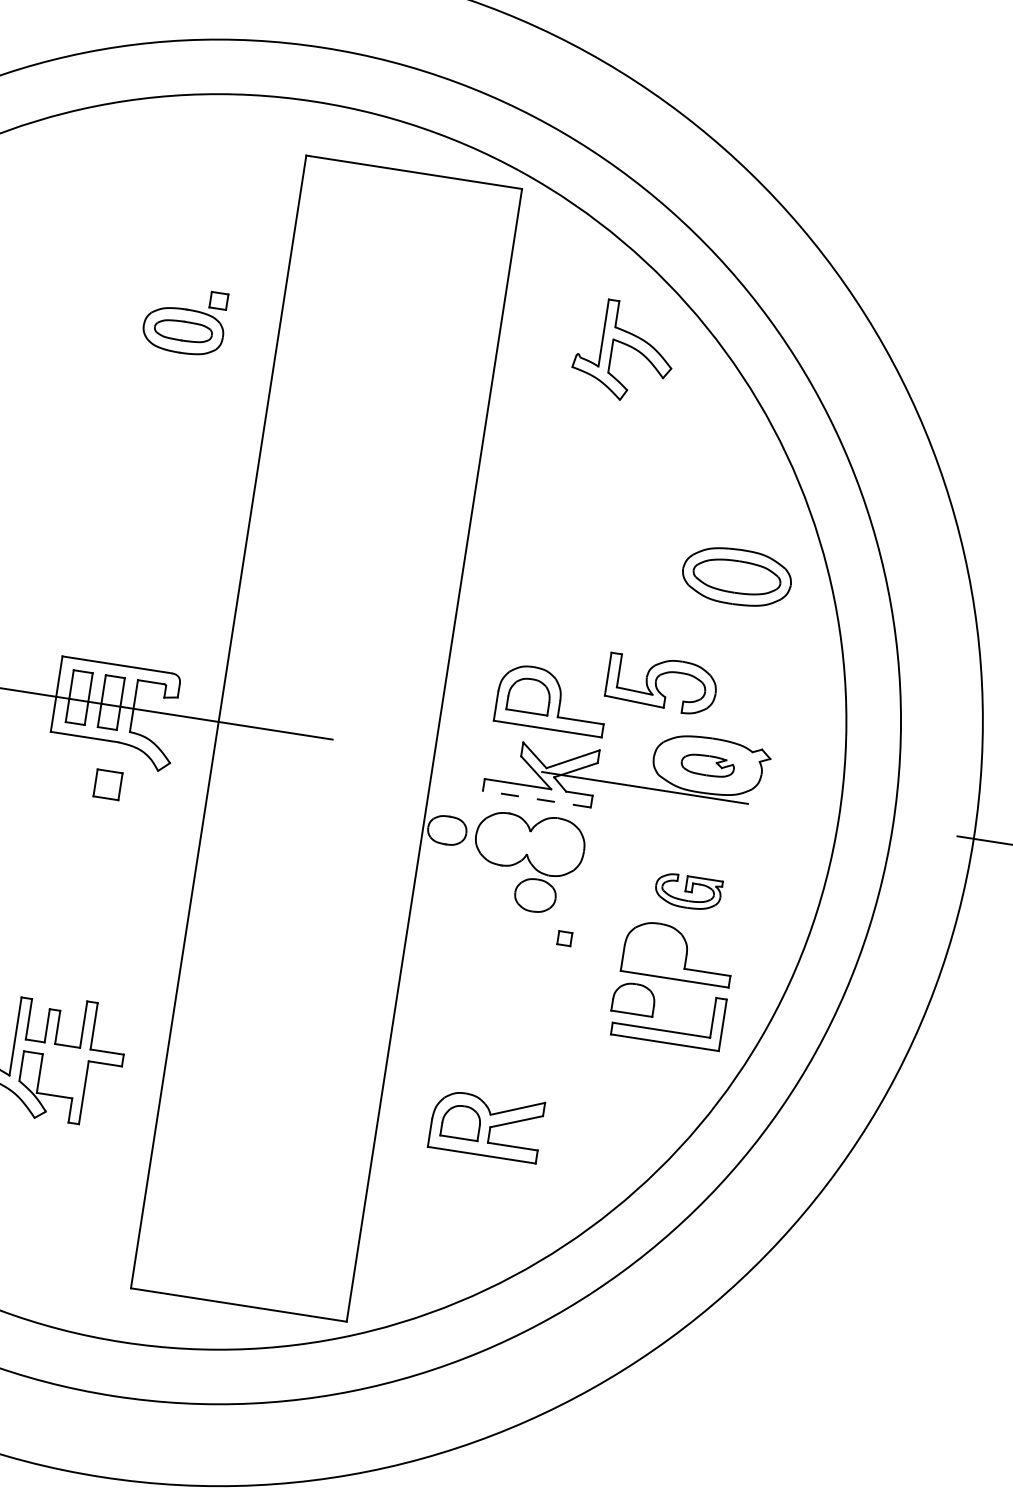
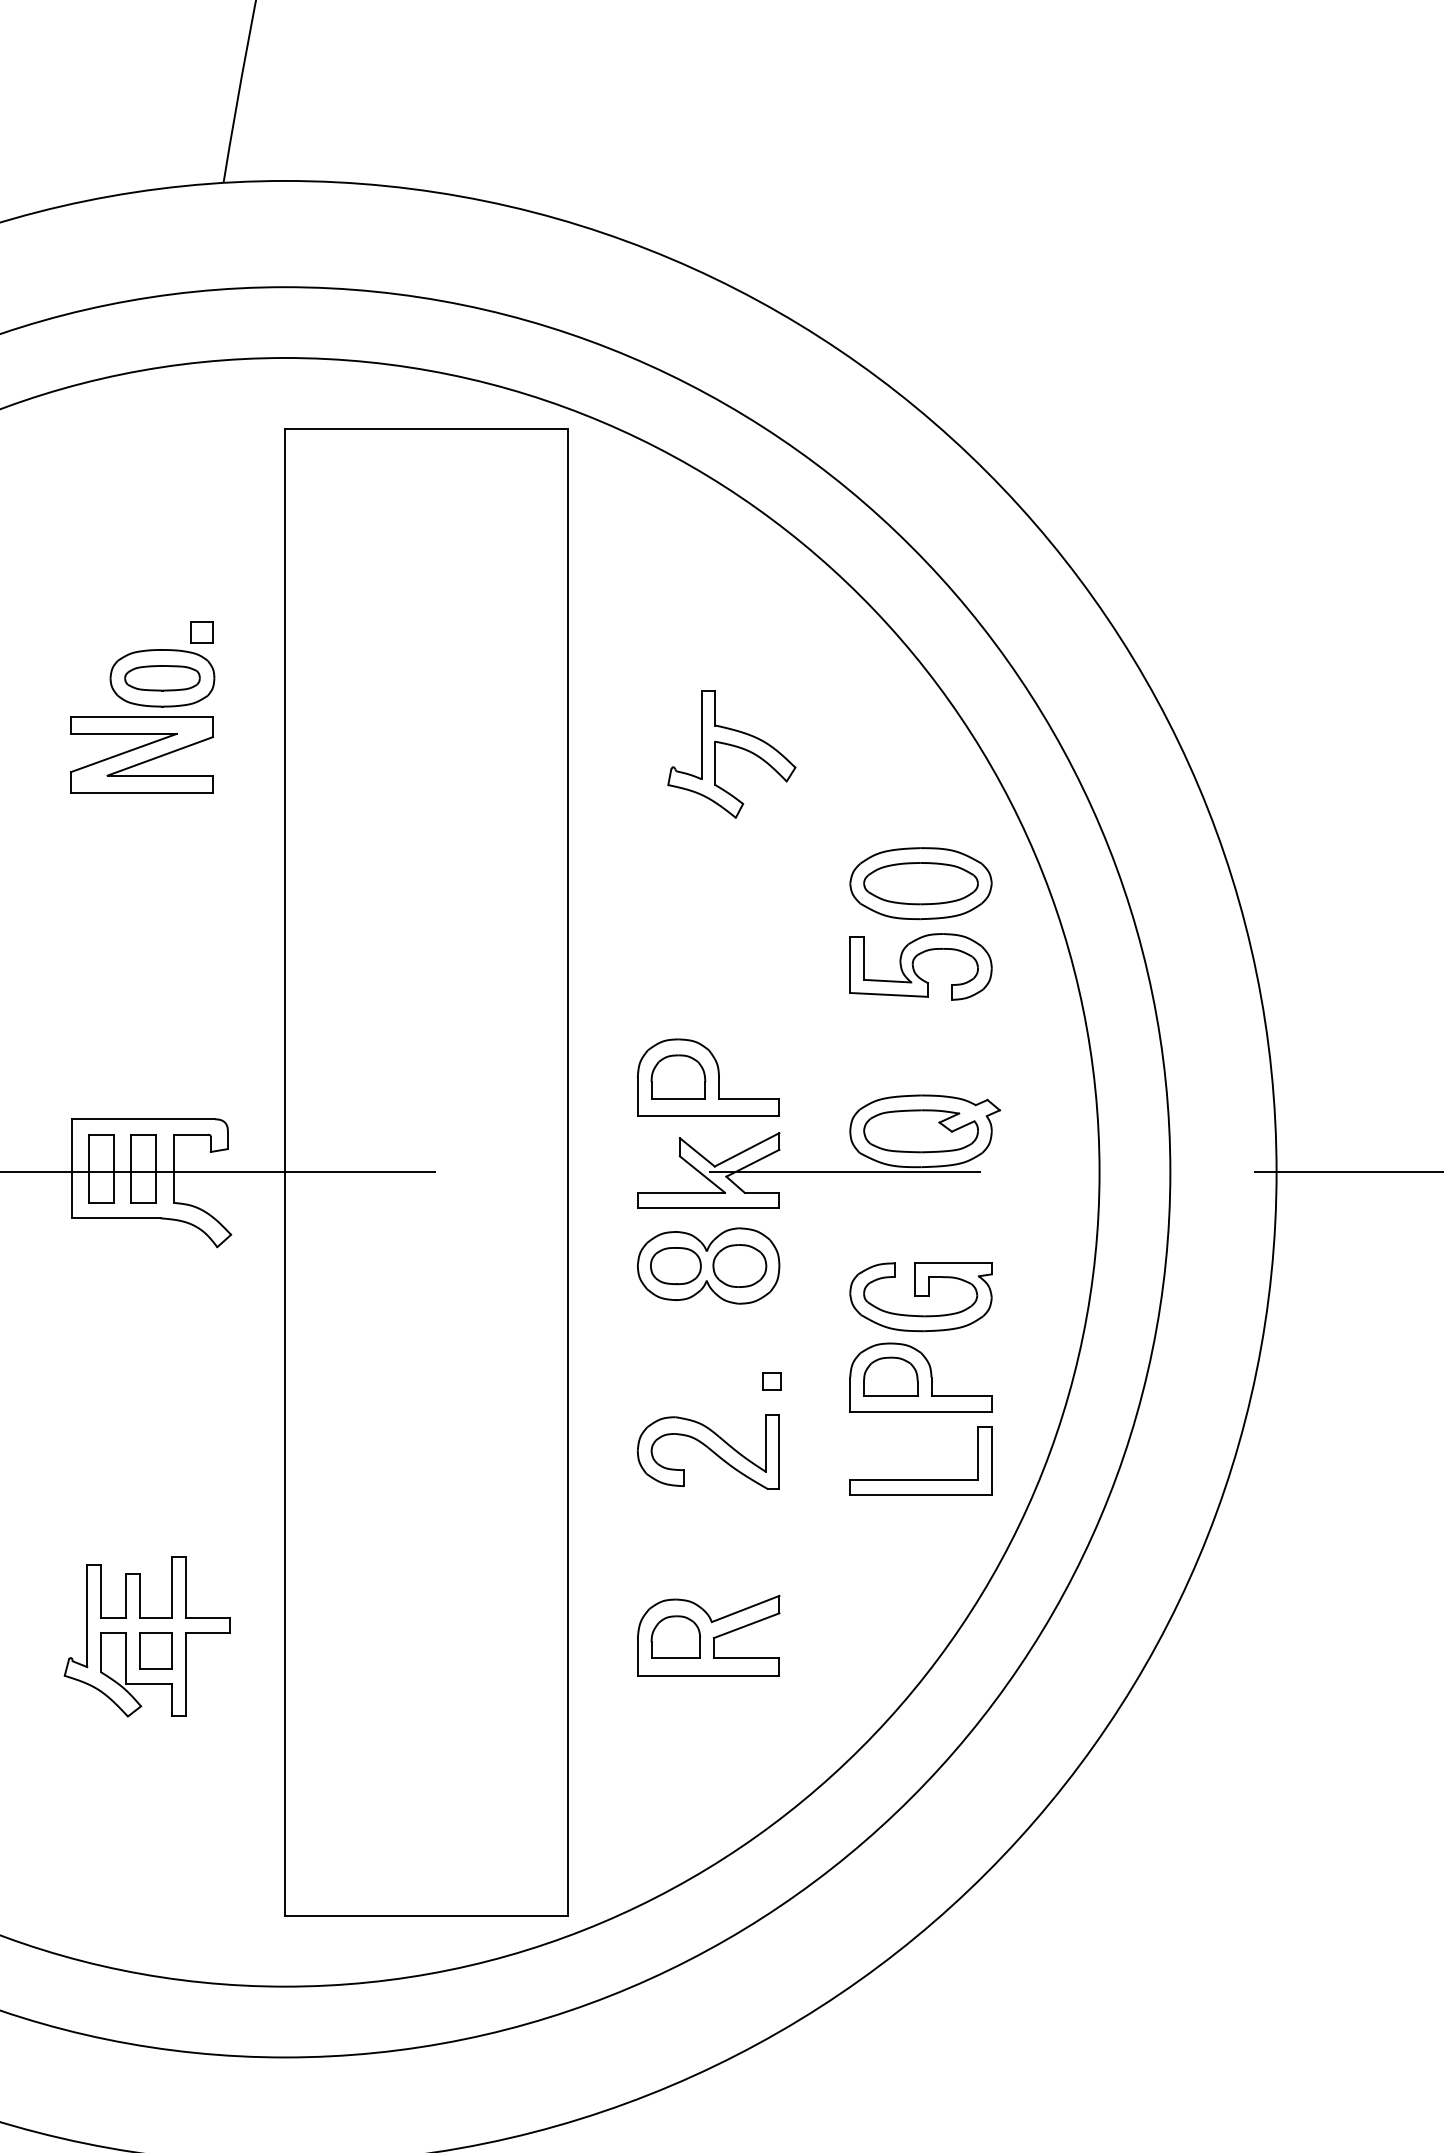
part: (625, 345) -> (731, 746), moved
part: (158, 386) -> (141, 754), added
part: (656, 683) -> (914, 967), moved
part: (707, 765) -> (920, 1131), size x1.67
part: (107, 784) -> (155, 1650), moved
line: (536, 799) -> (708, 1208), dashed -> solid
part: (446, 830) -> (675, 1266), moved
part: (687, 892) -> (920, 1297), size x1.67
part: (535, 895) -> (739, 1265), moved
part: (507, 984) -> (707, 1451), added
part: (633, 998) -> (890, 1376), moved

